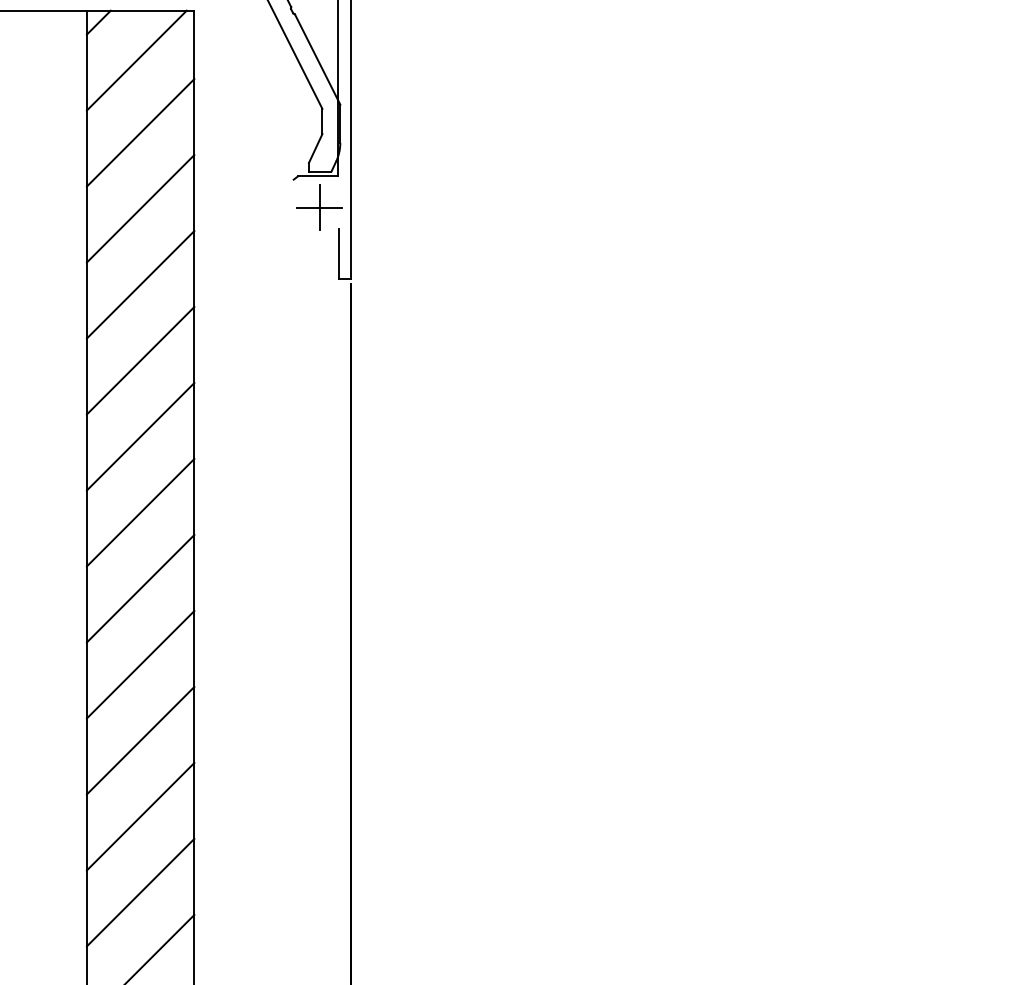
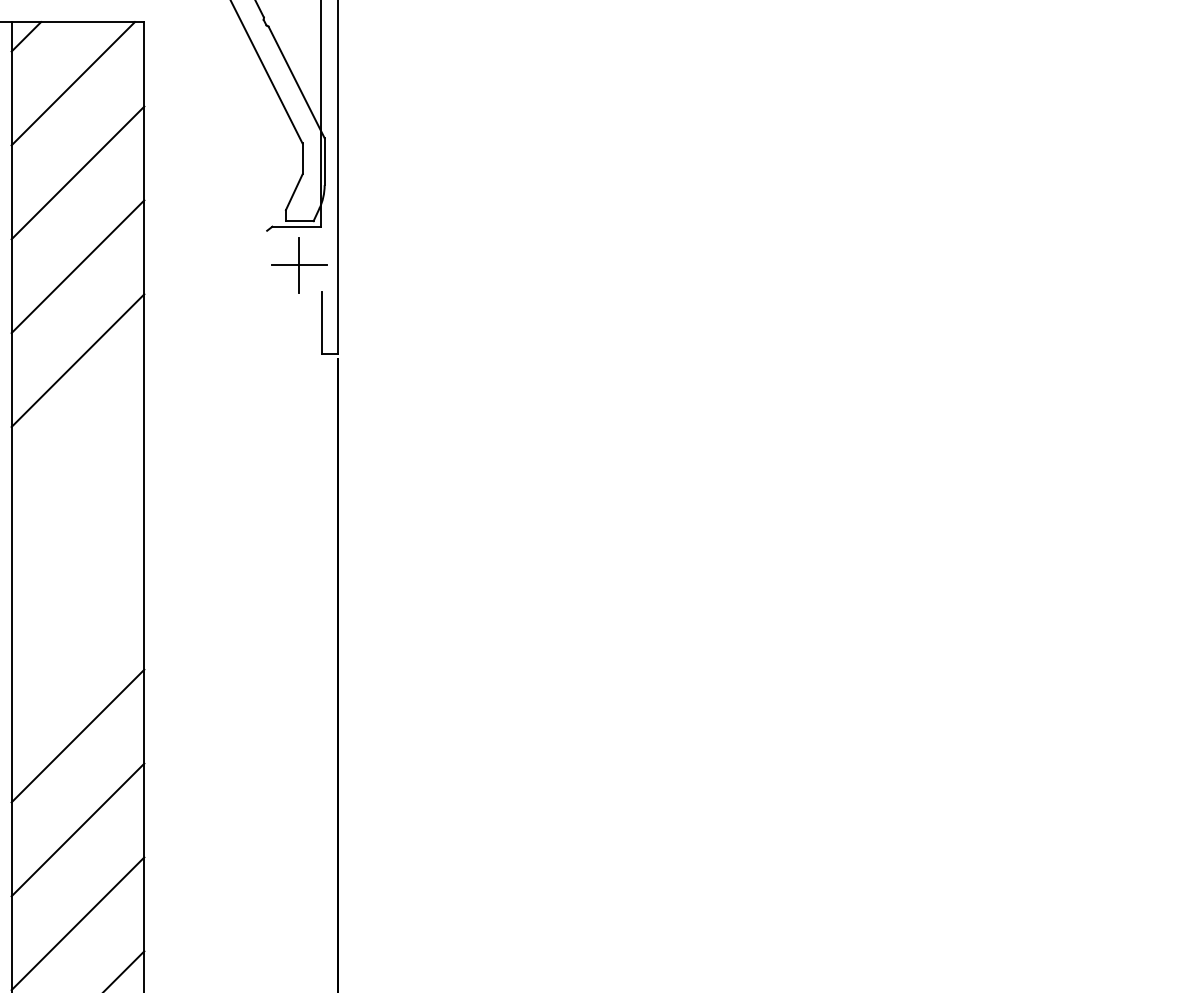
line: (140, 360) -> (77, 454), removed
line: (140, 436) -> (77, 548), removed
line: (140, 512) -> (77, 641), removed

